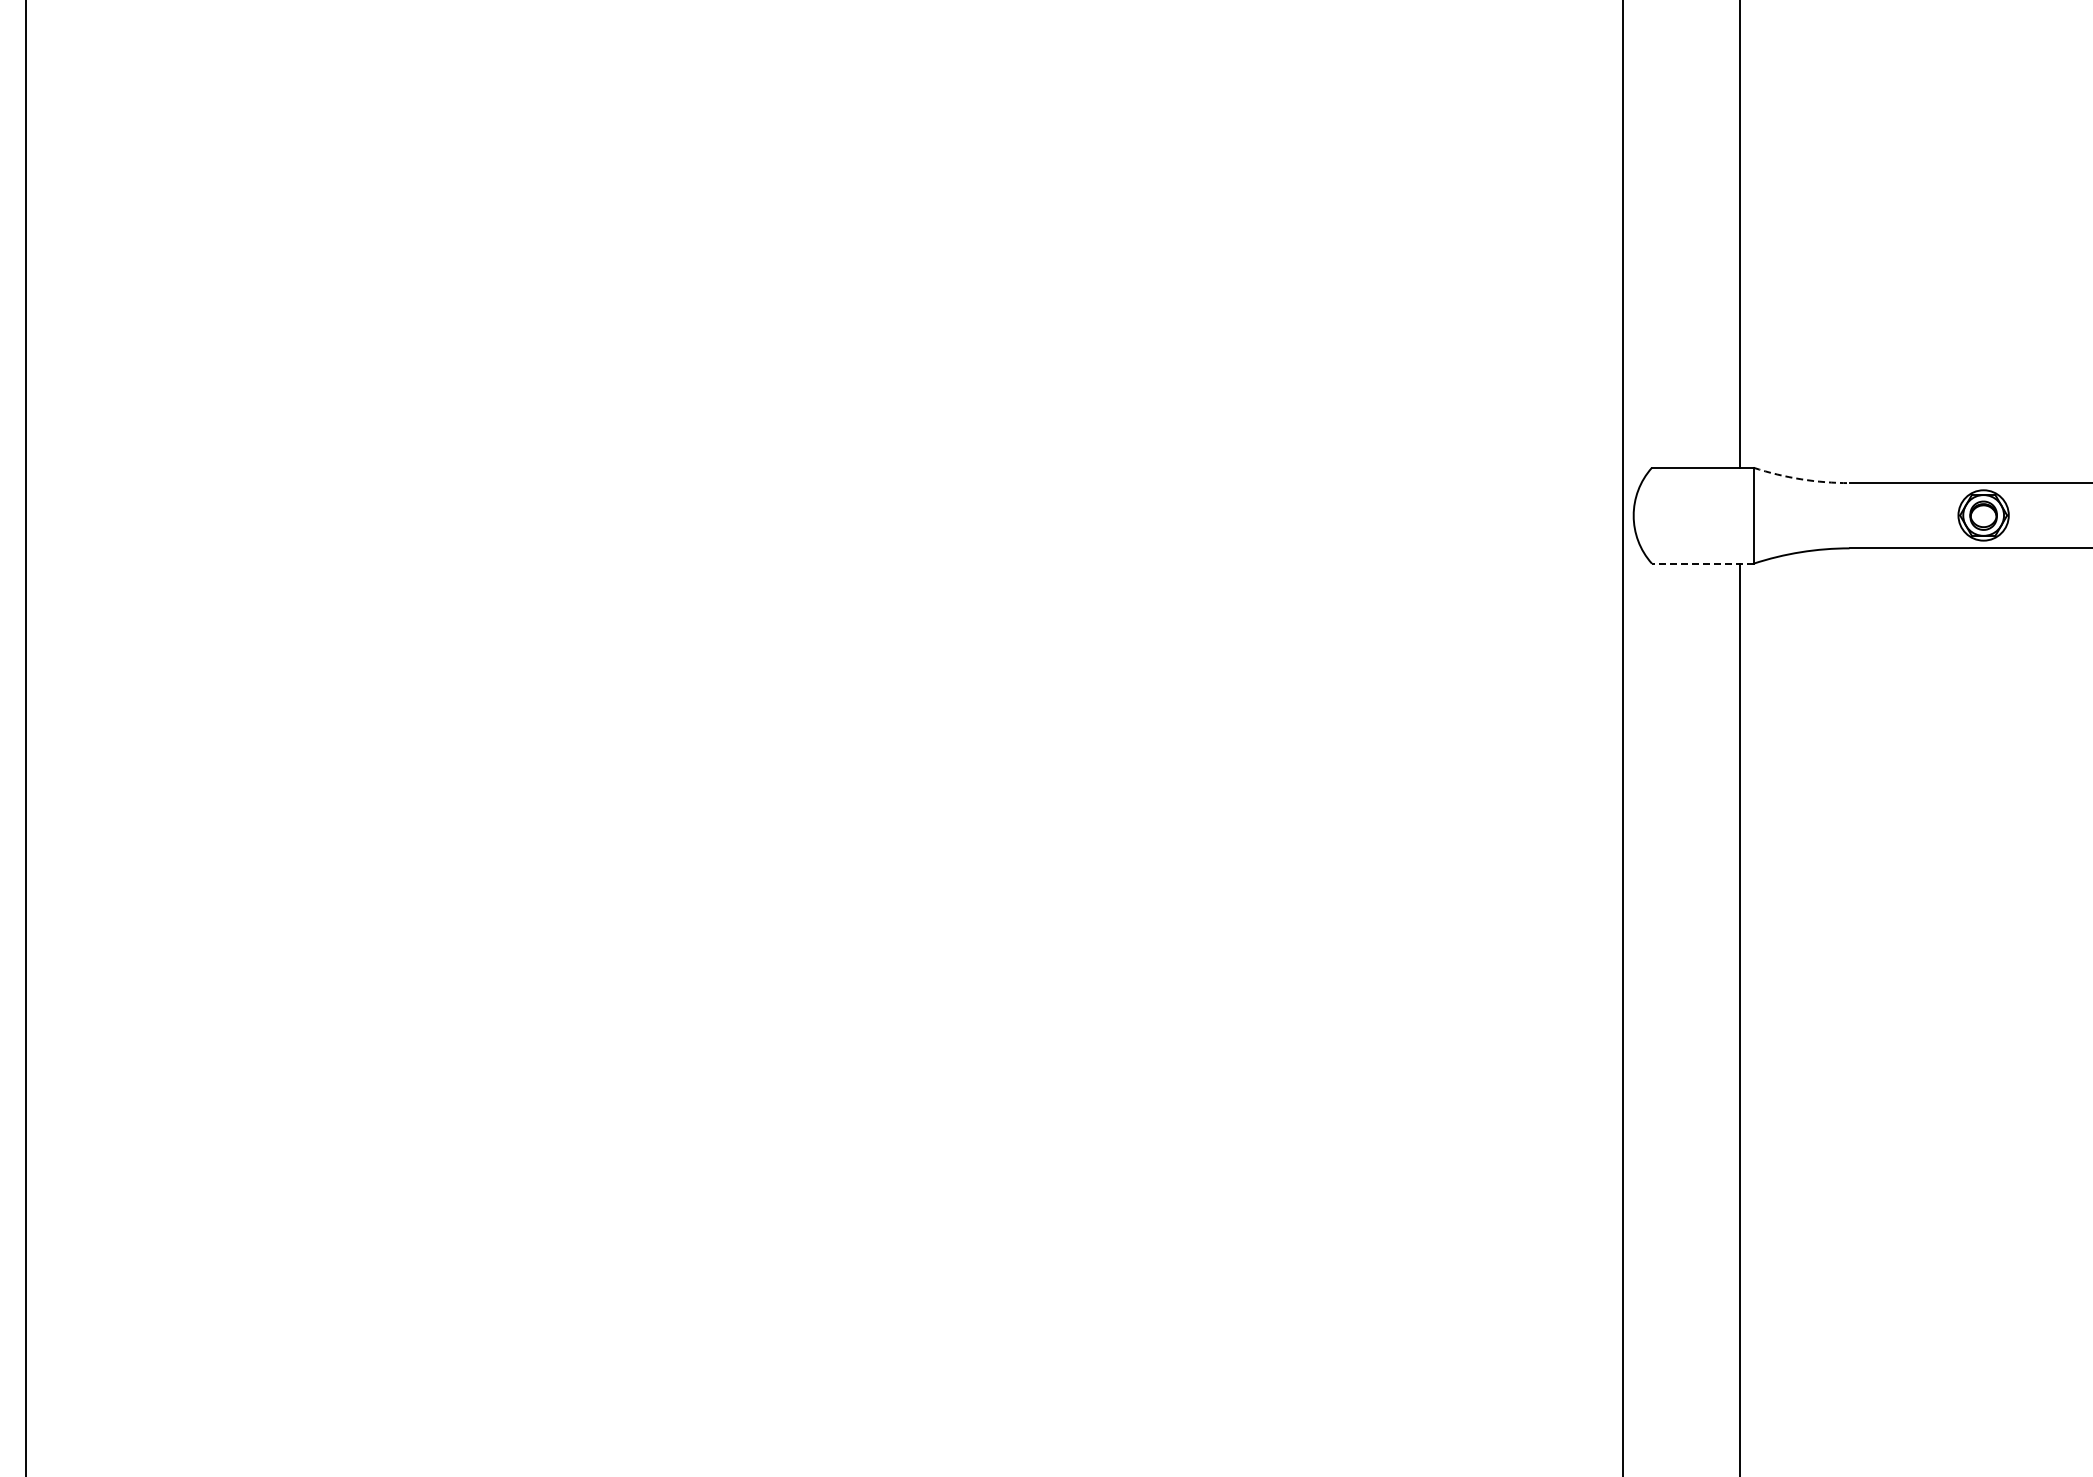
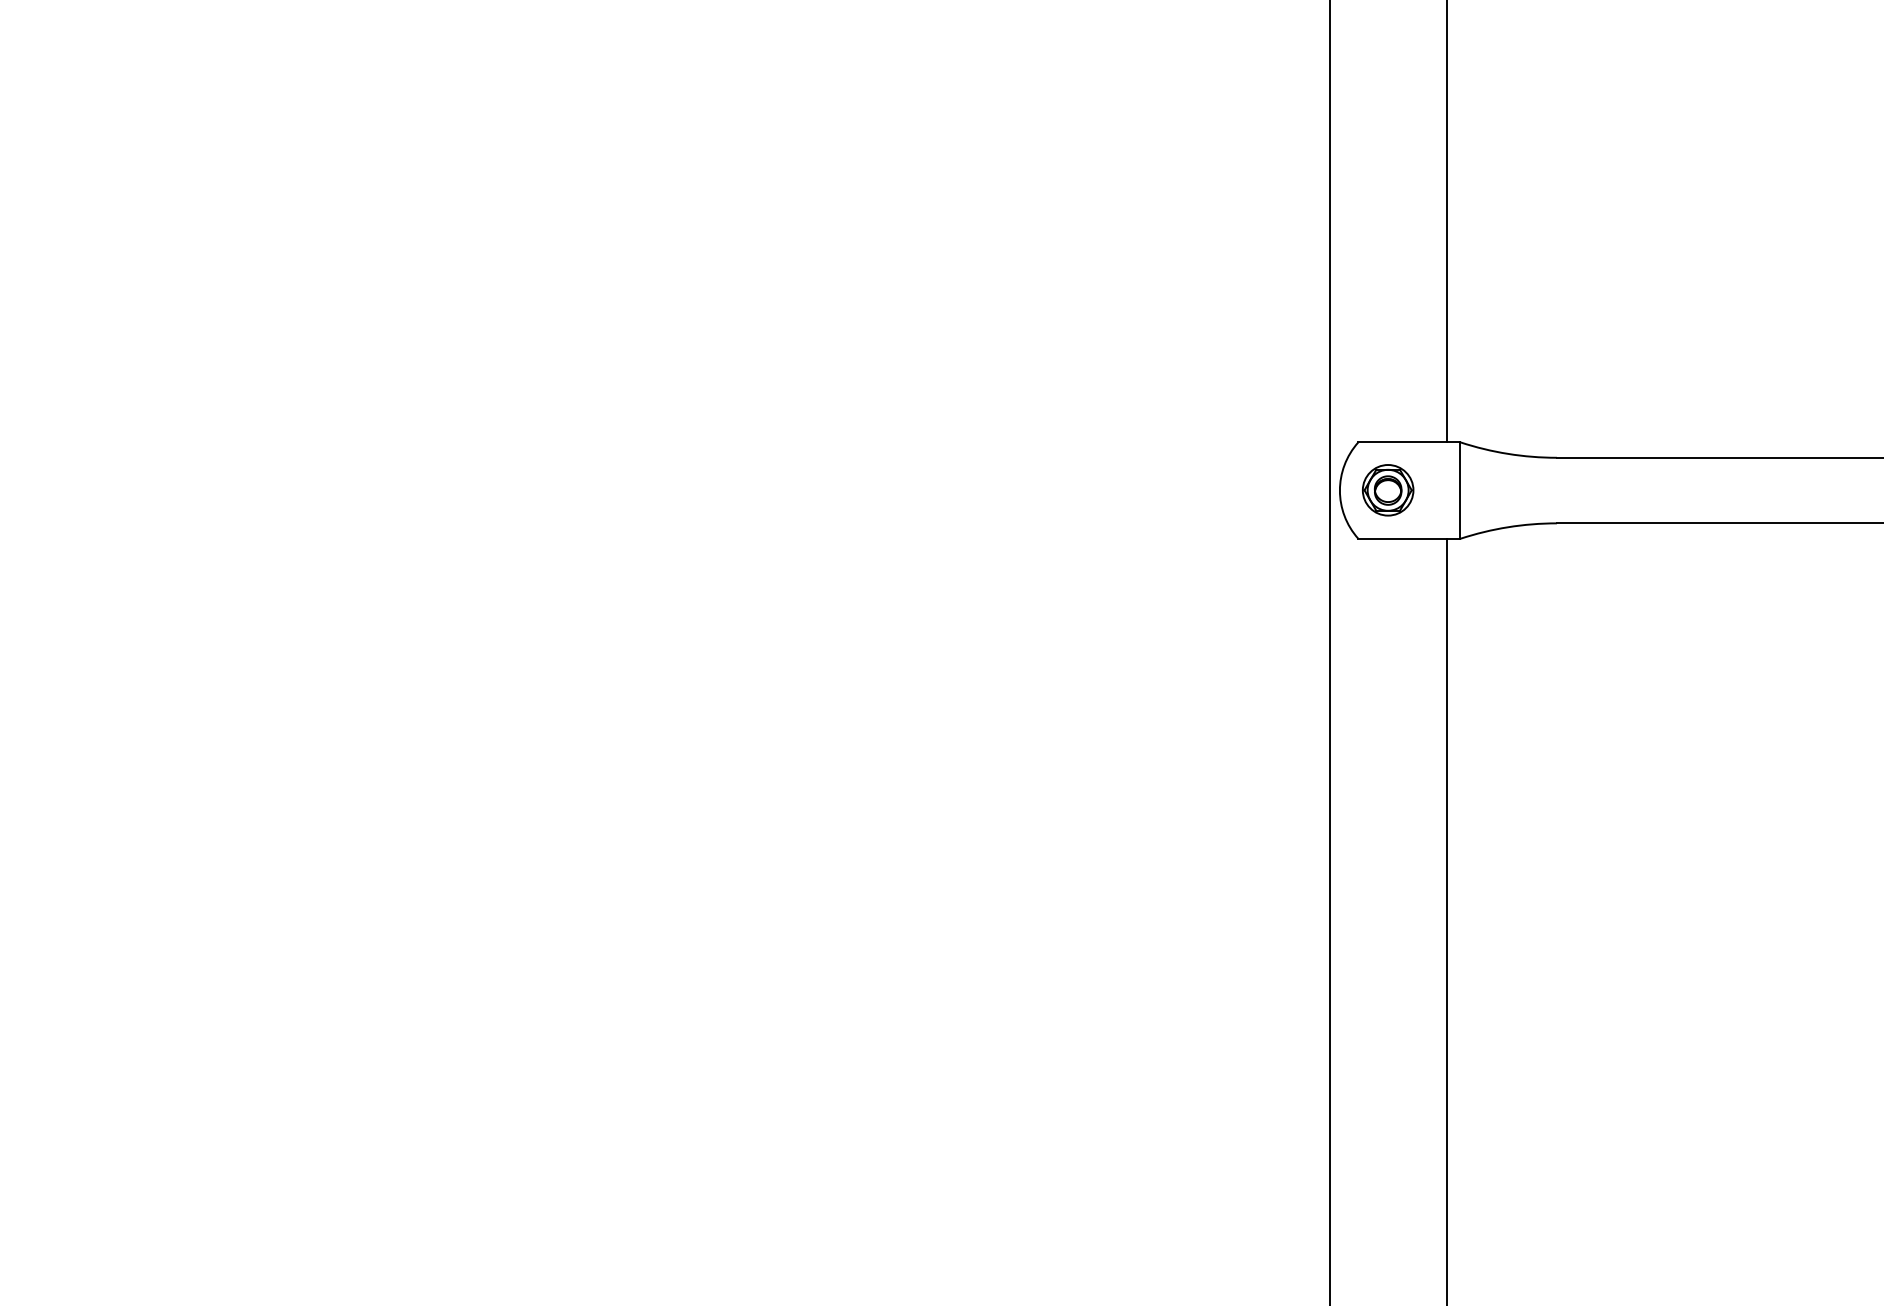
arc: (1800, 479) -> (1507, 454), dashed -> solid
part: (1983, 515) -> (1387, 490), moved
line: (1702, 563) -> (1409, 538), dashed -> solid

